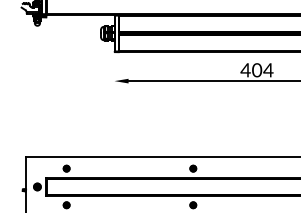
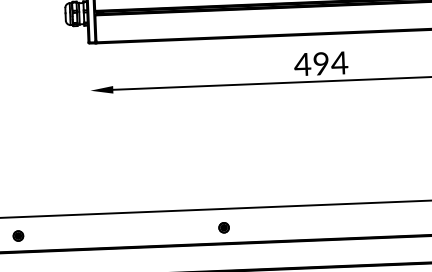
text: (257, 70) -> (321, 64), 404 -> 494

